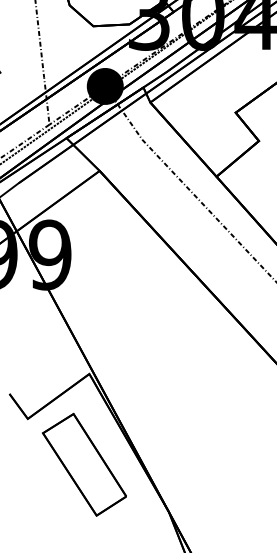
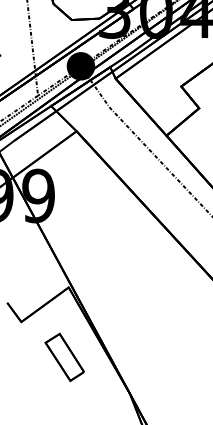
part: (83, 465) -> (64, 357), size x0.6

